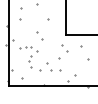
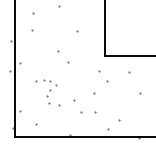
part: (30, 58) -> (48, 92), size x0.7

